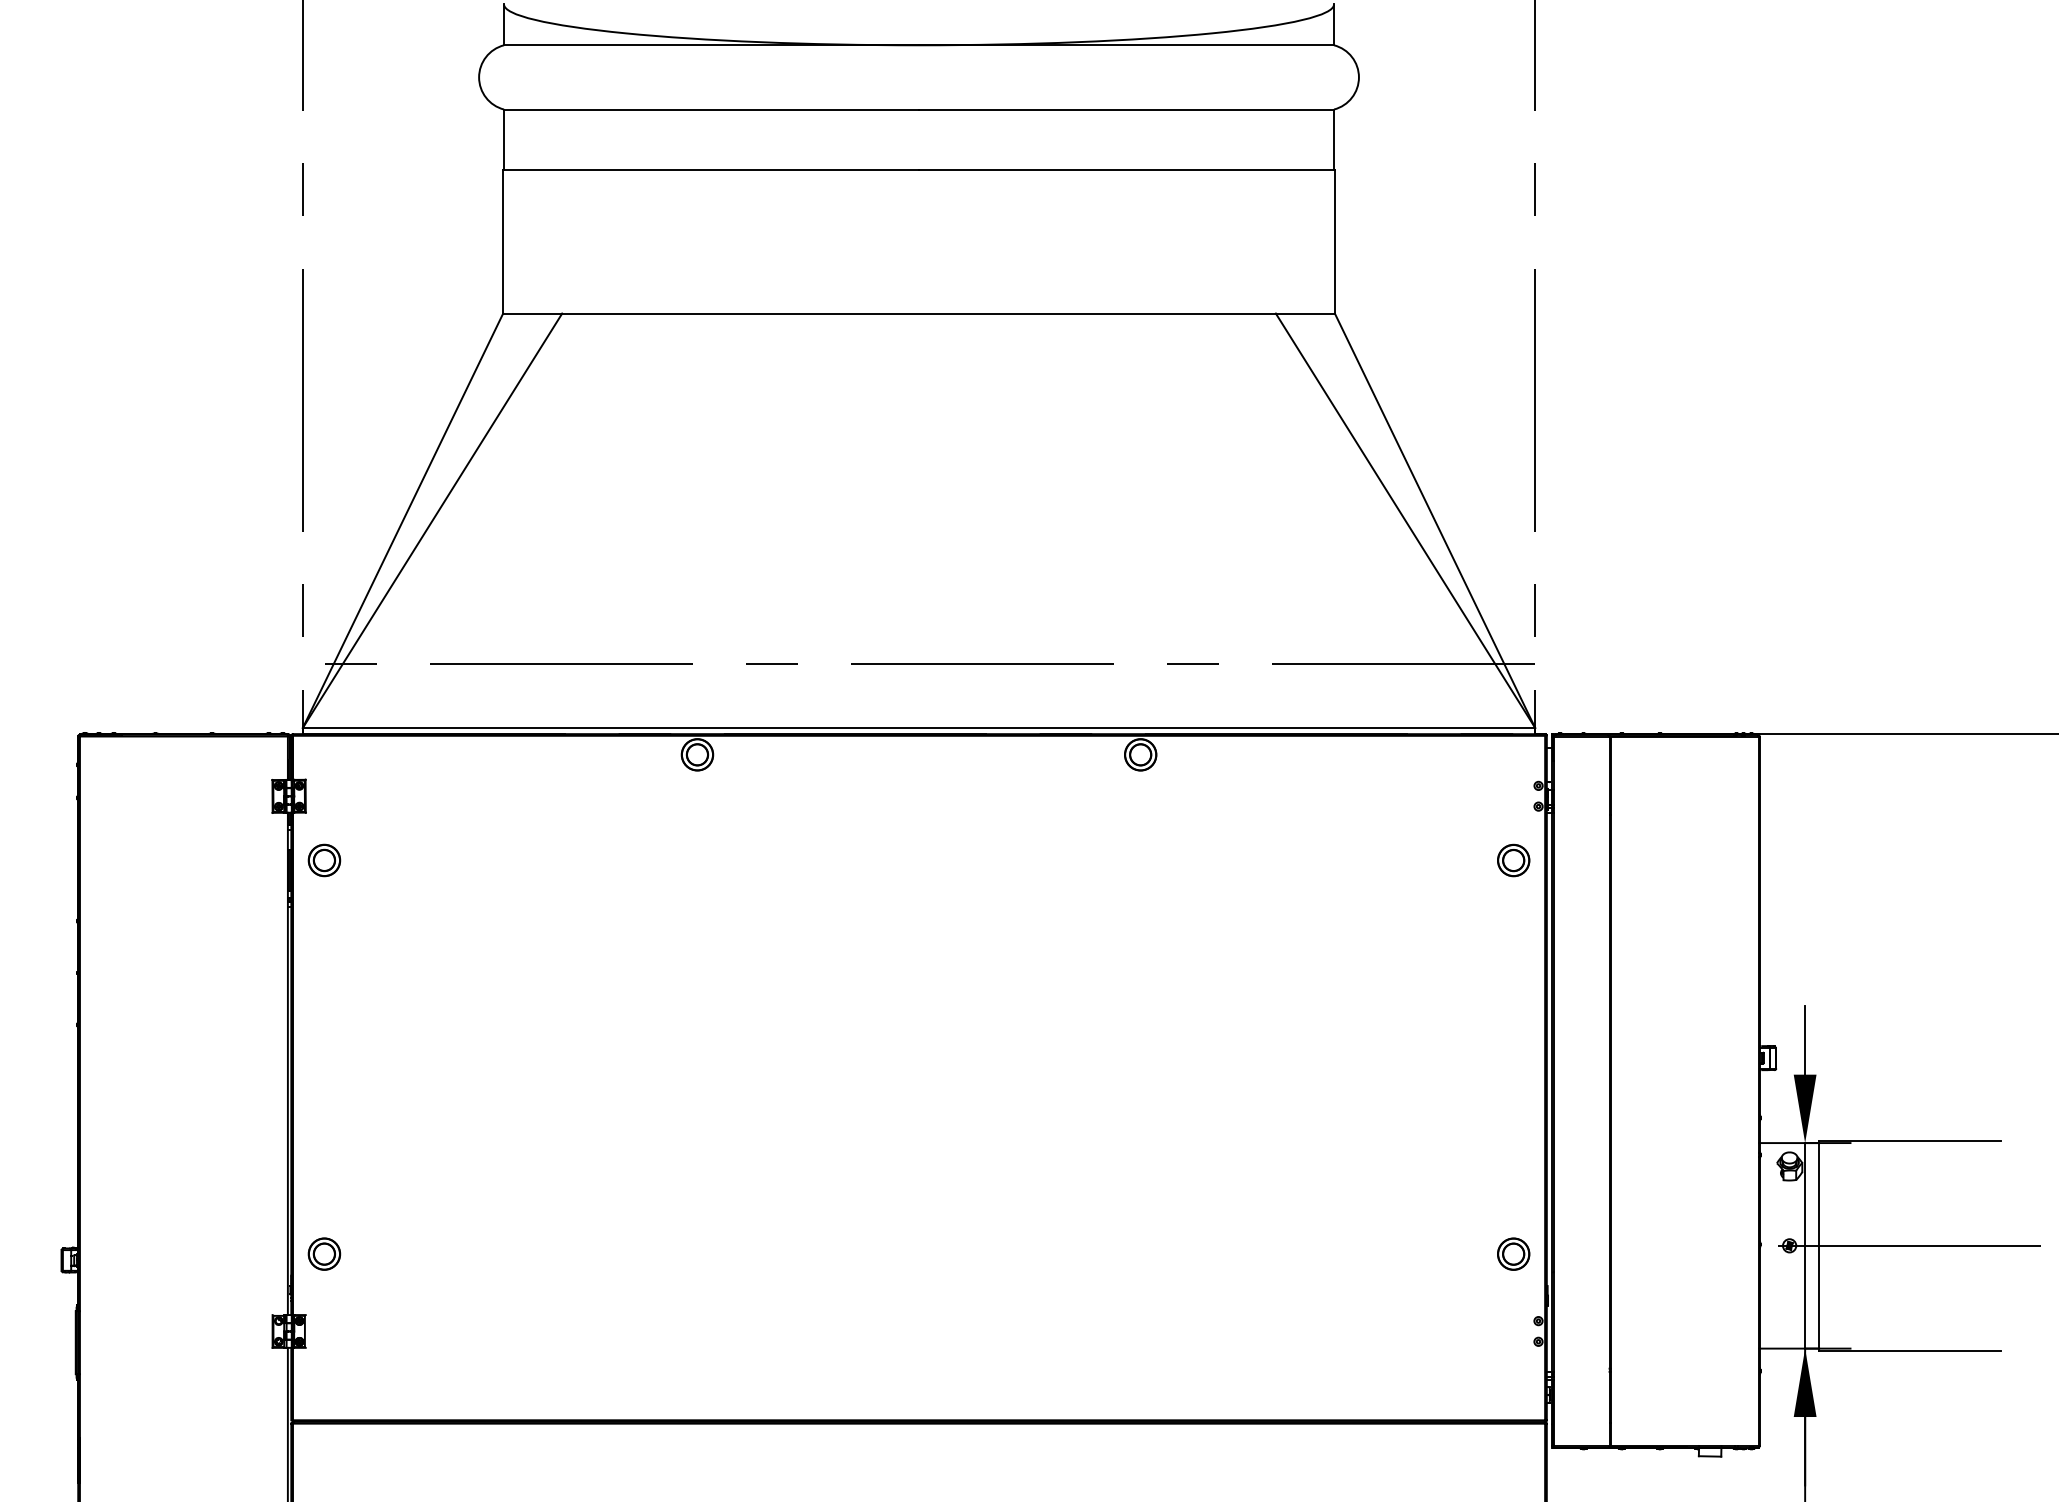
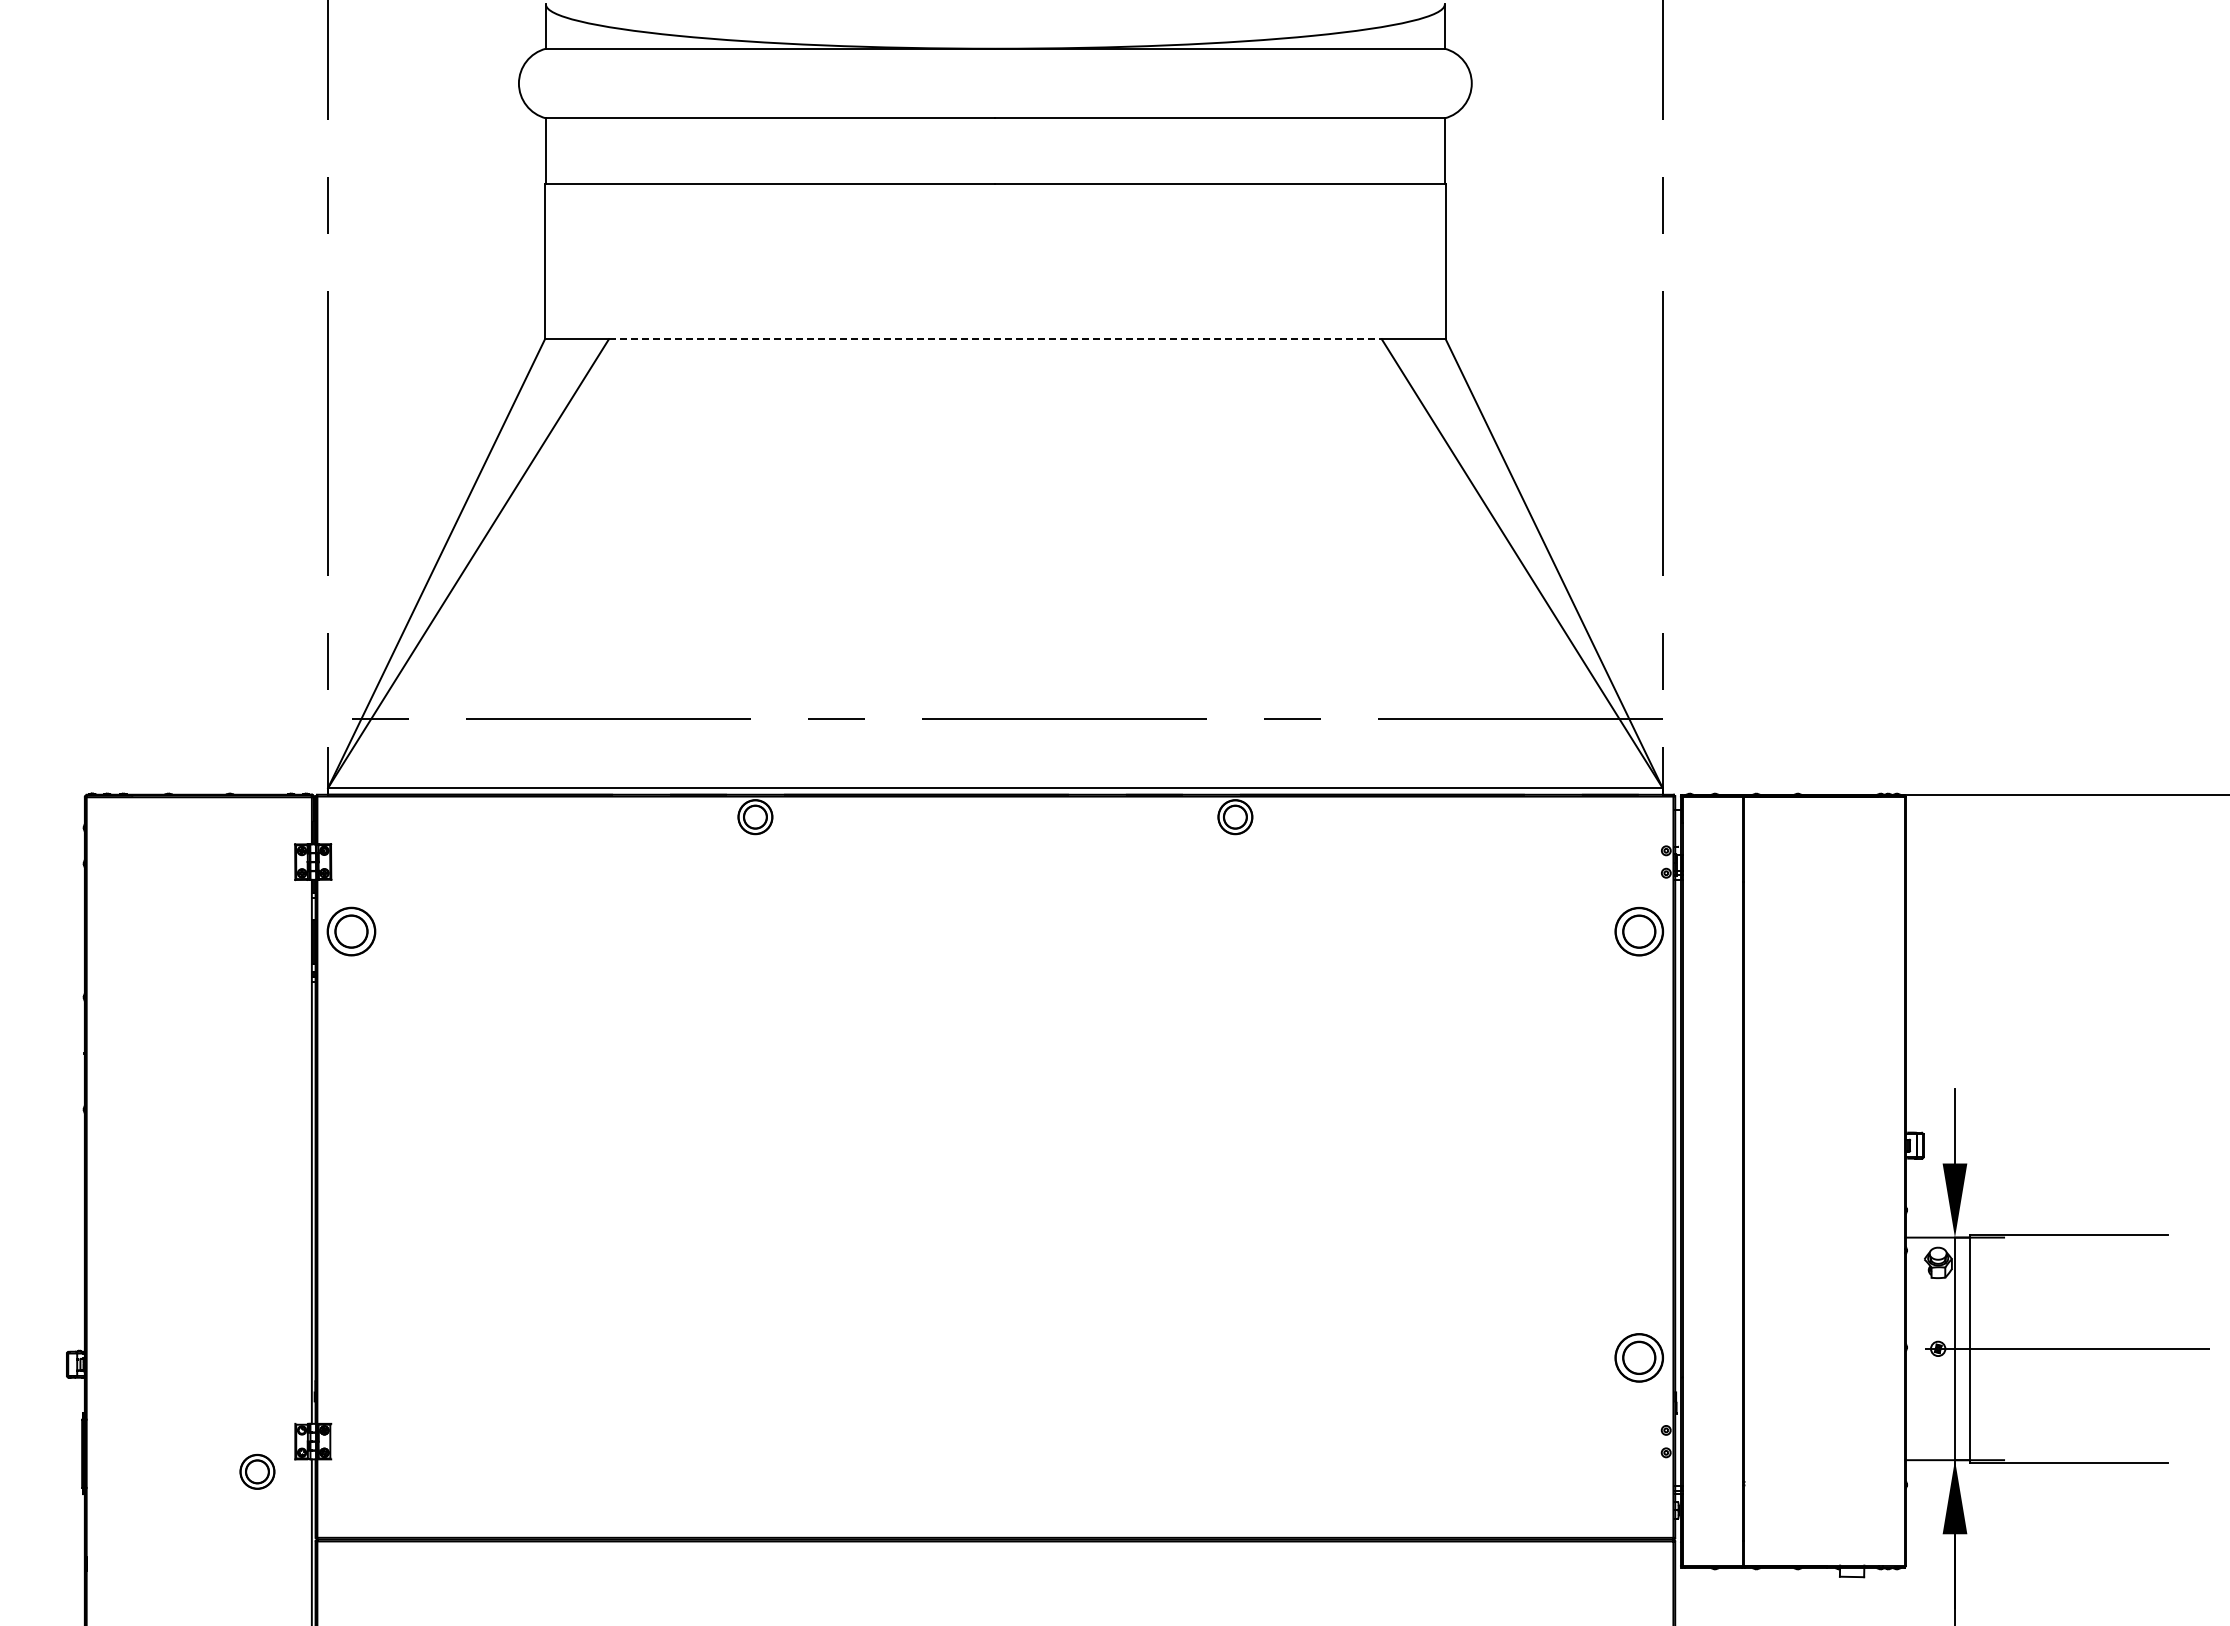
line: (919, 313) -> (995, 339), solid -> dashed
part: (324, 860) -> (351, 931), size x1.4
part: (1513, 860) -> (1639, 931), size x1.4
part: (324, 1253) -> (257, 1471), moved
part: (1513, 1253) -> (1639, 1357), size x1.4

